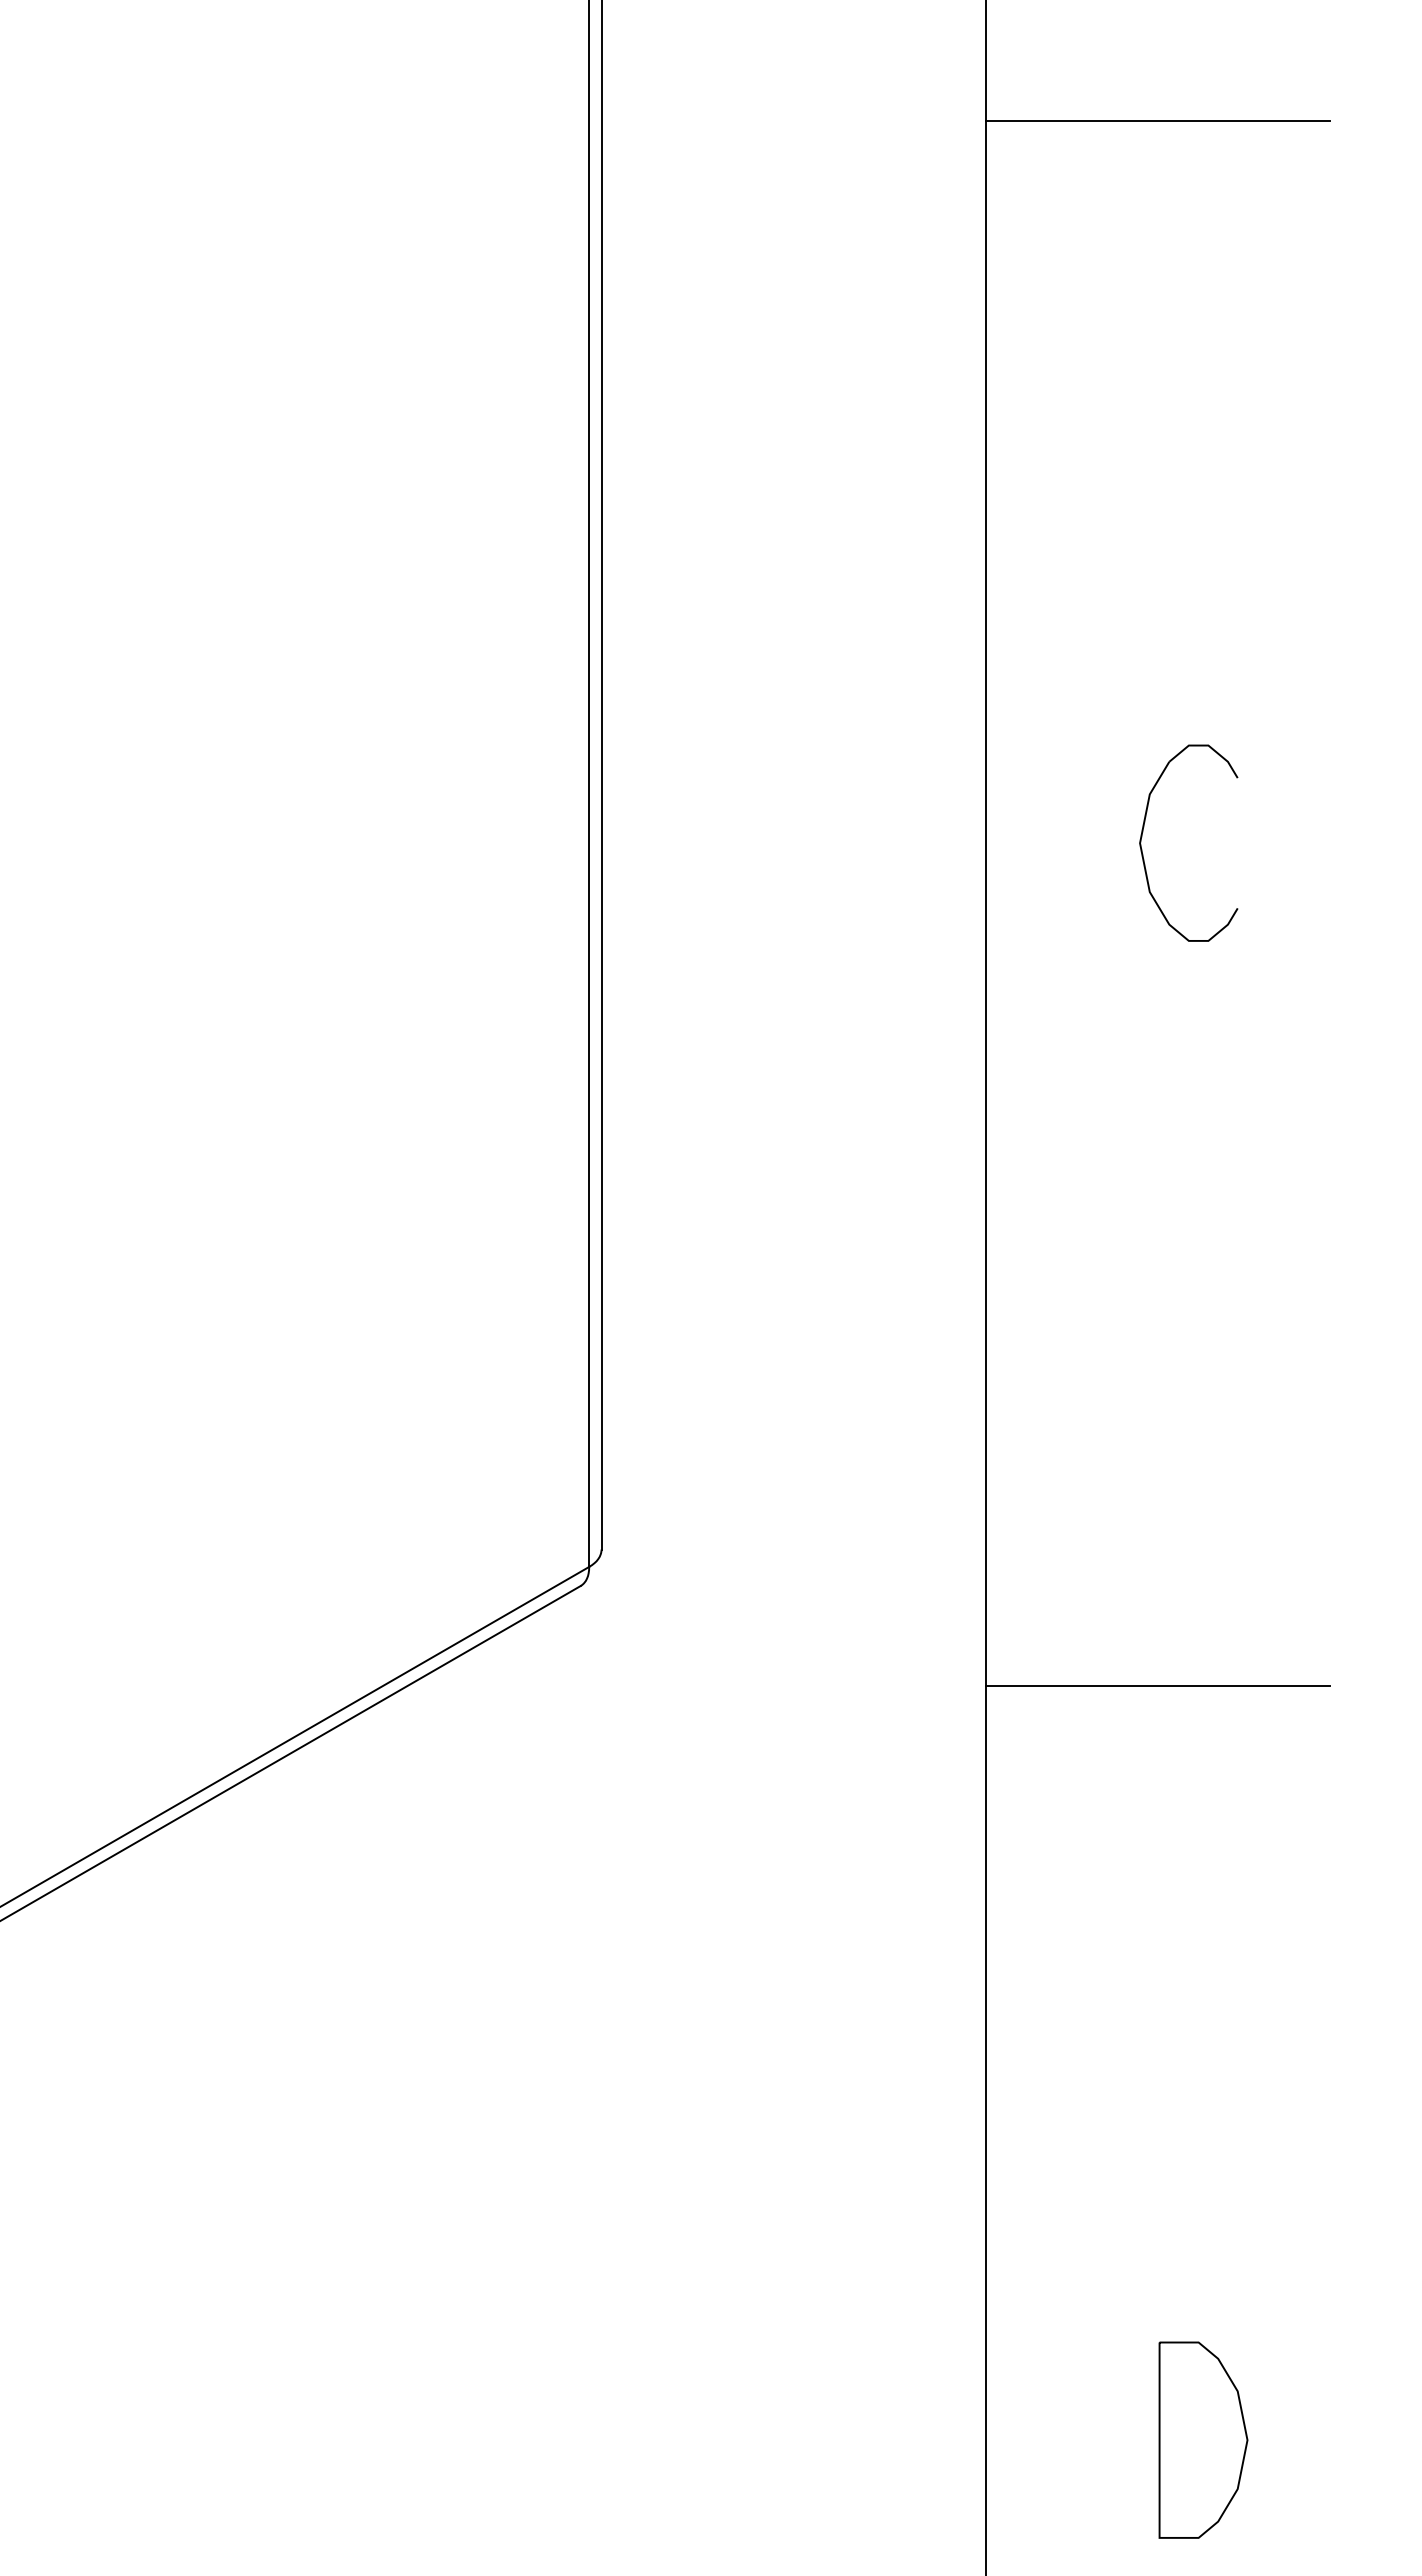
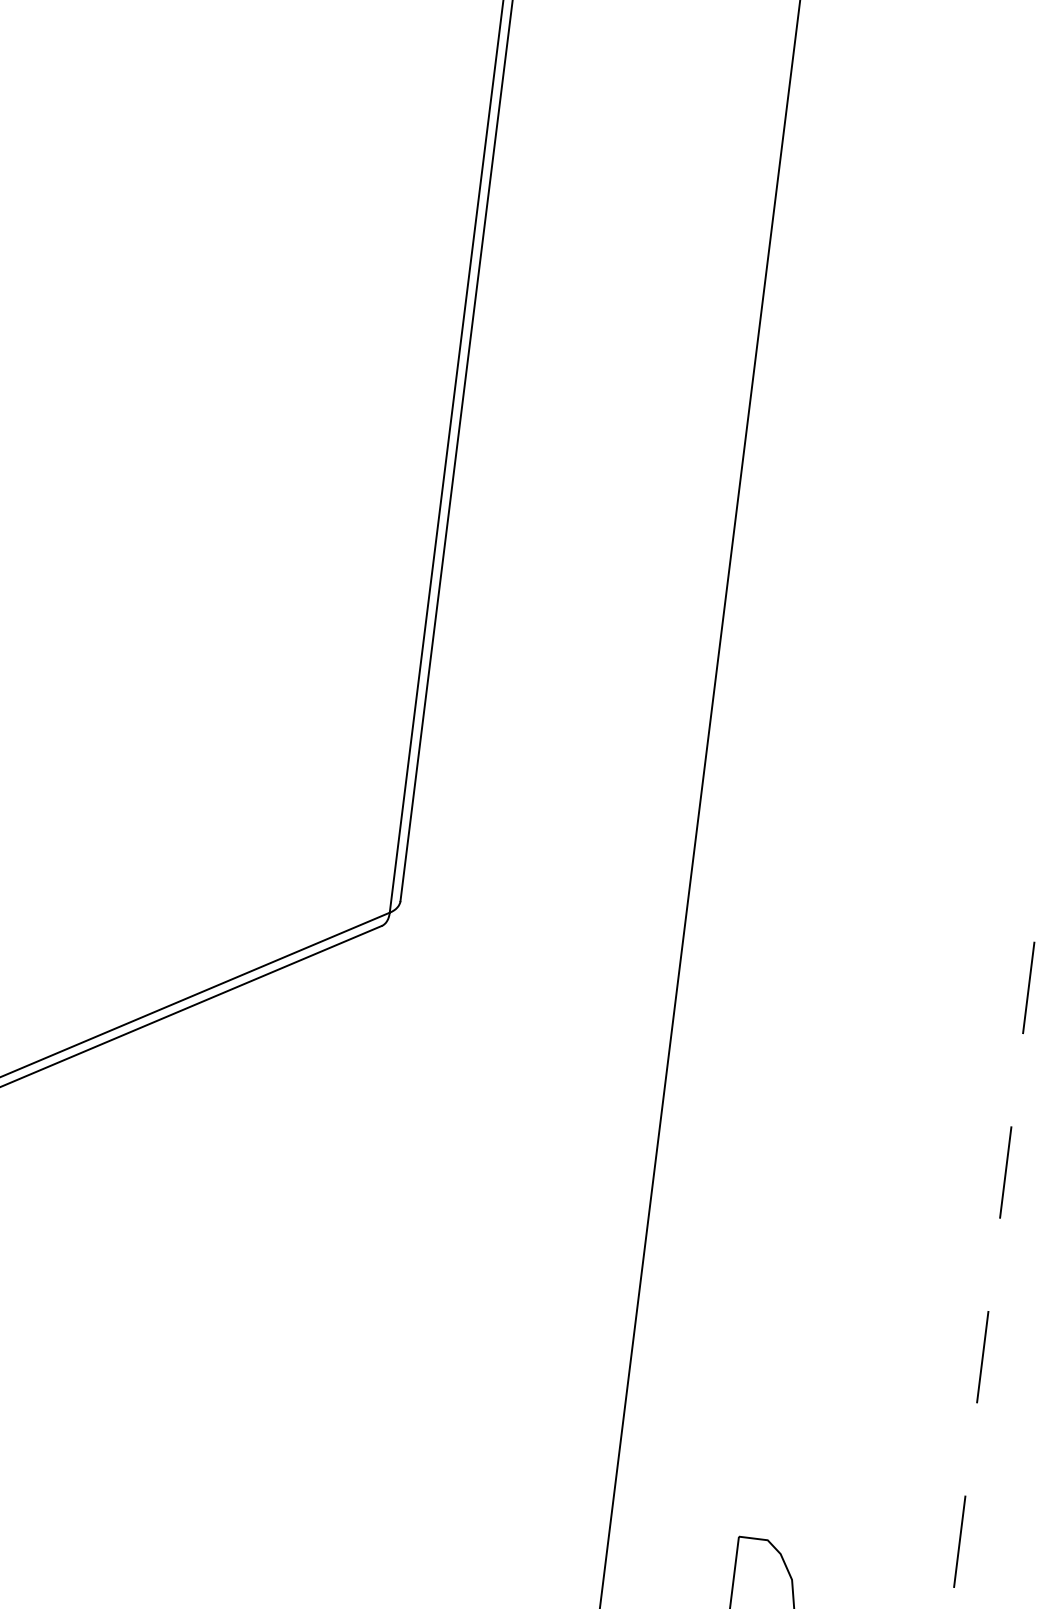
part: (1143, 832) -> (865, 422), removed
line: (1157, 1686) -> (797, 1053), removed

